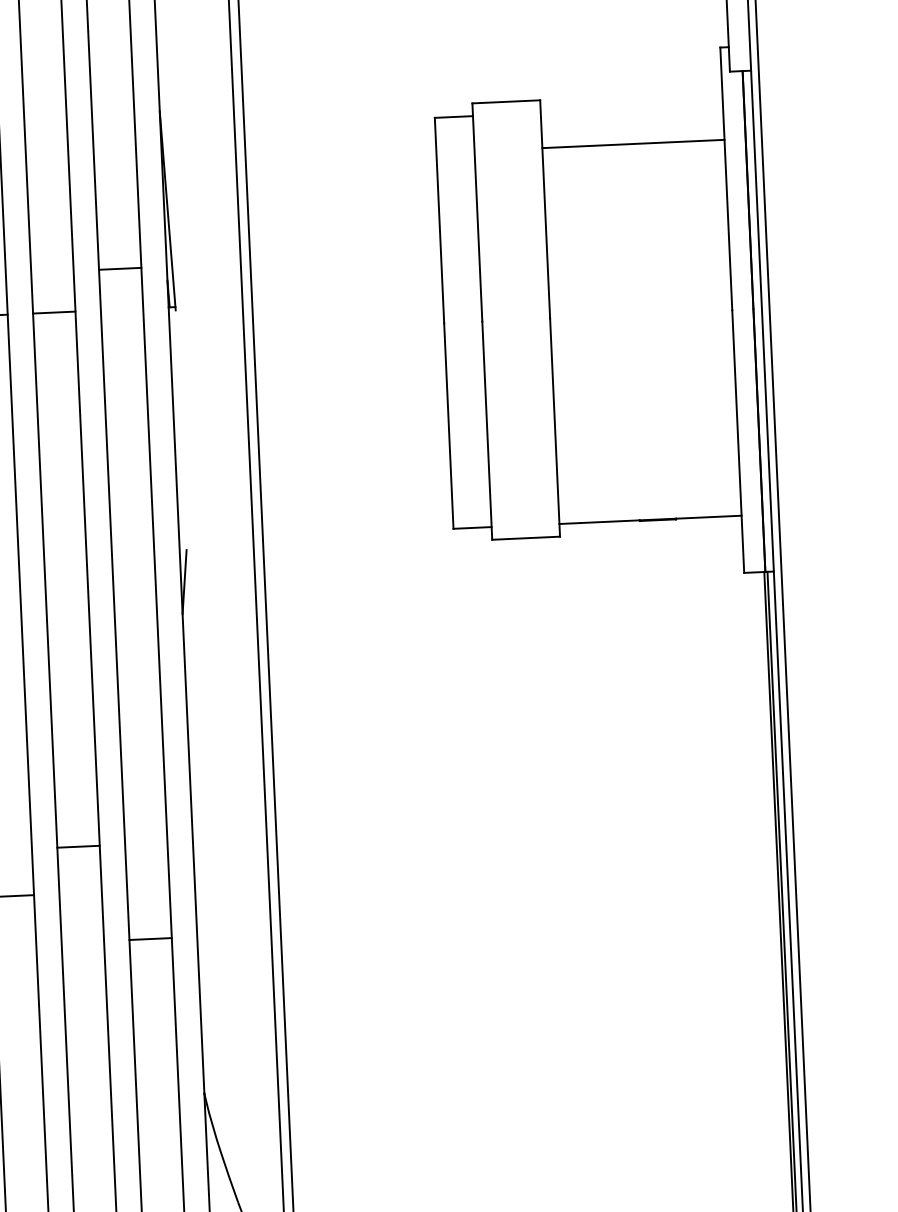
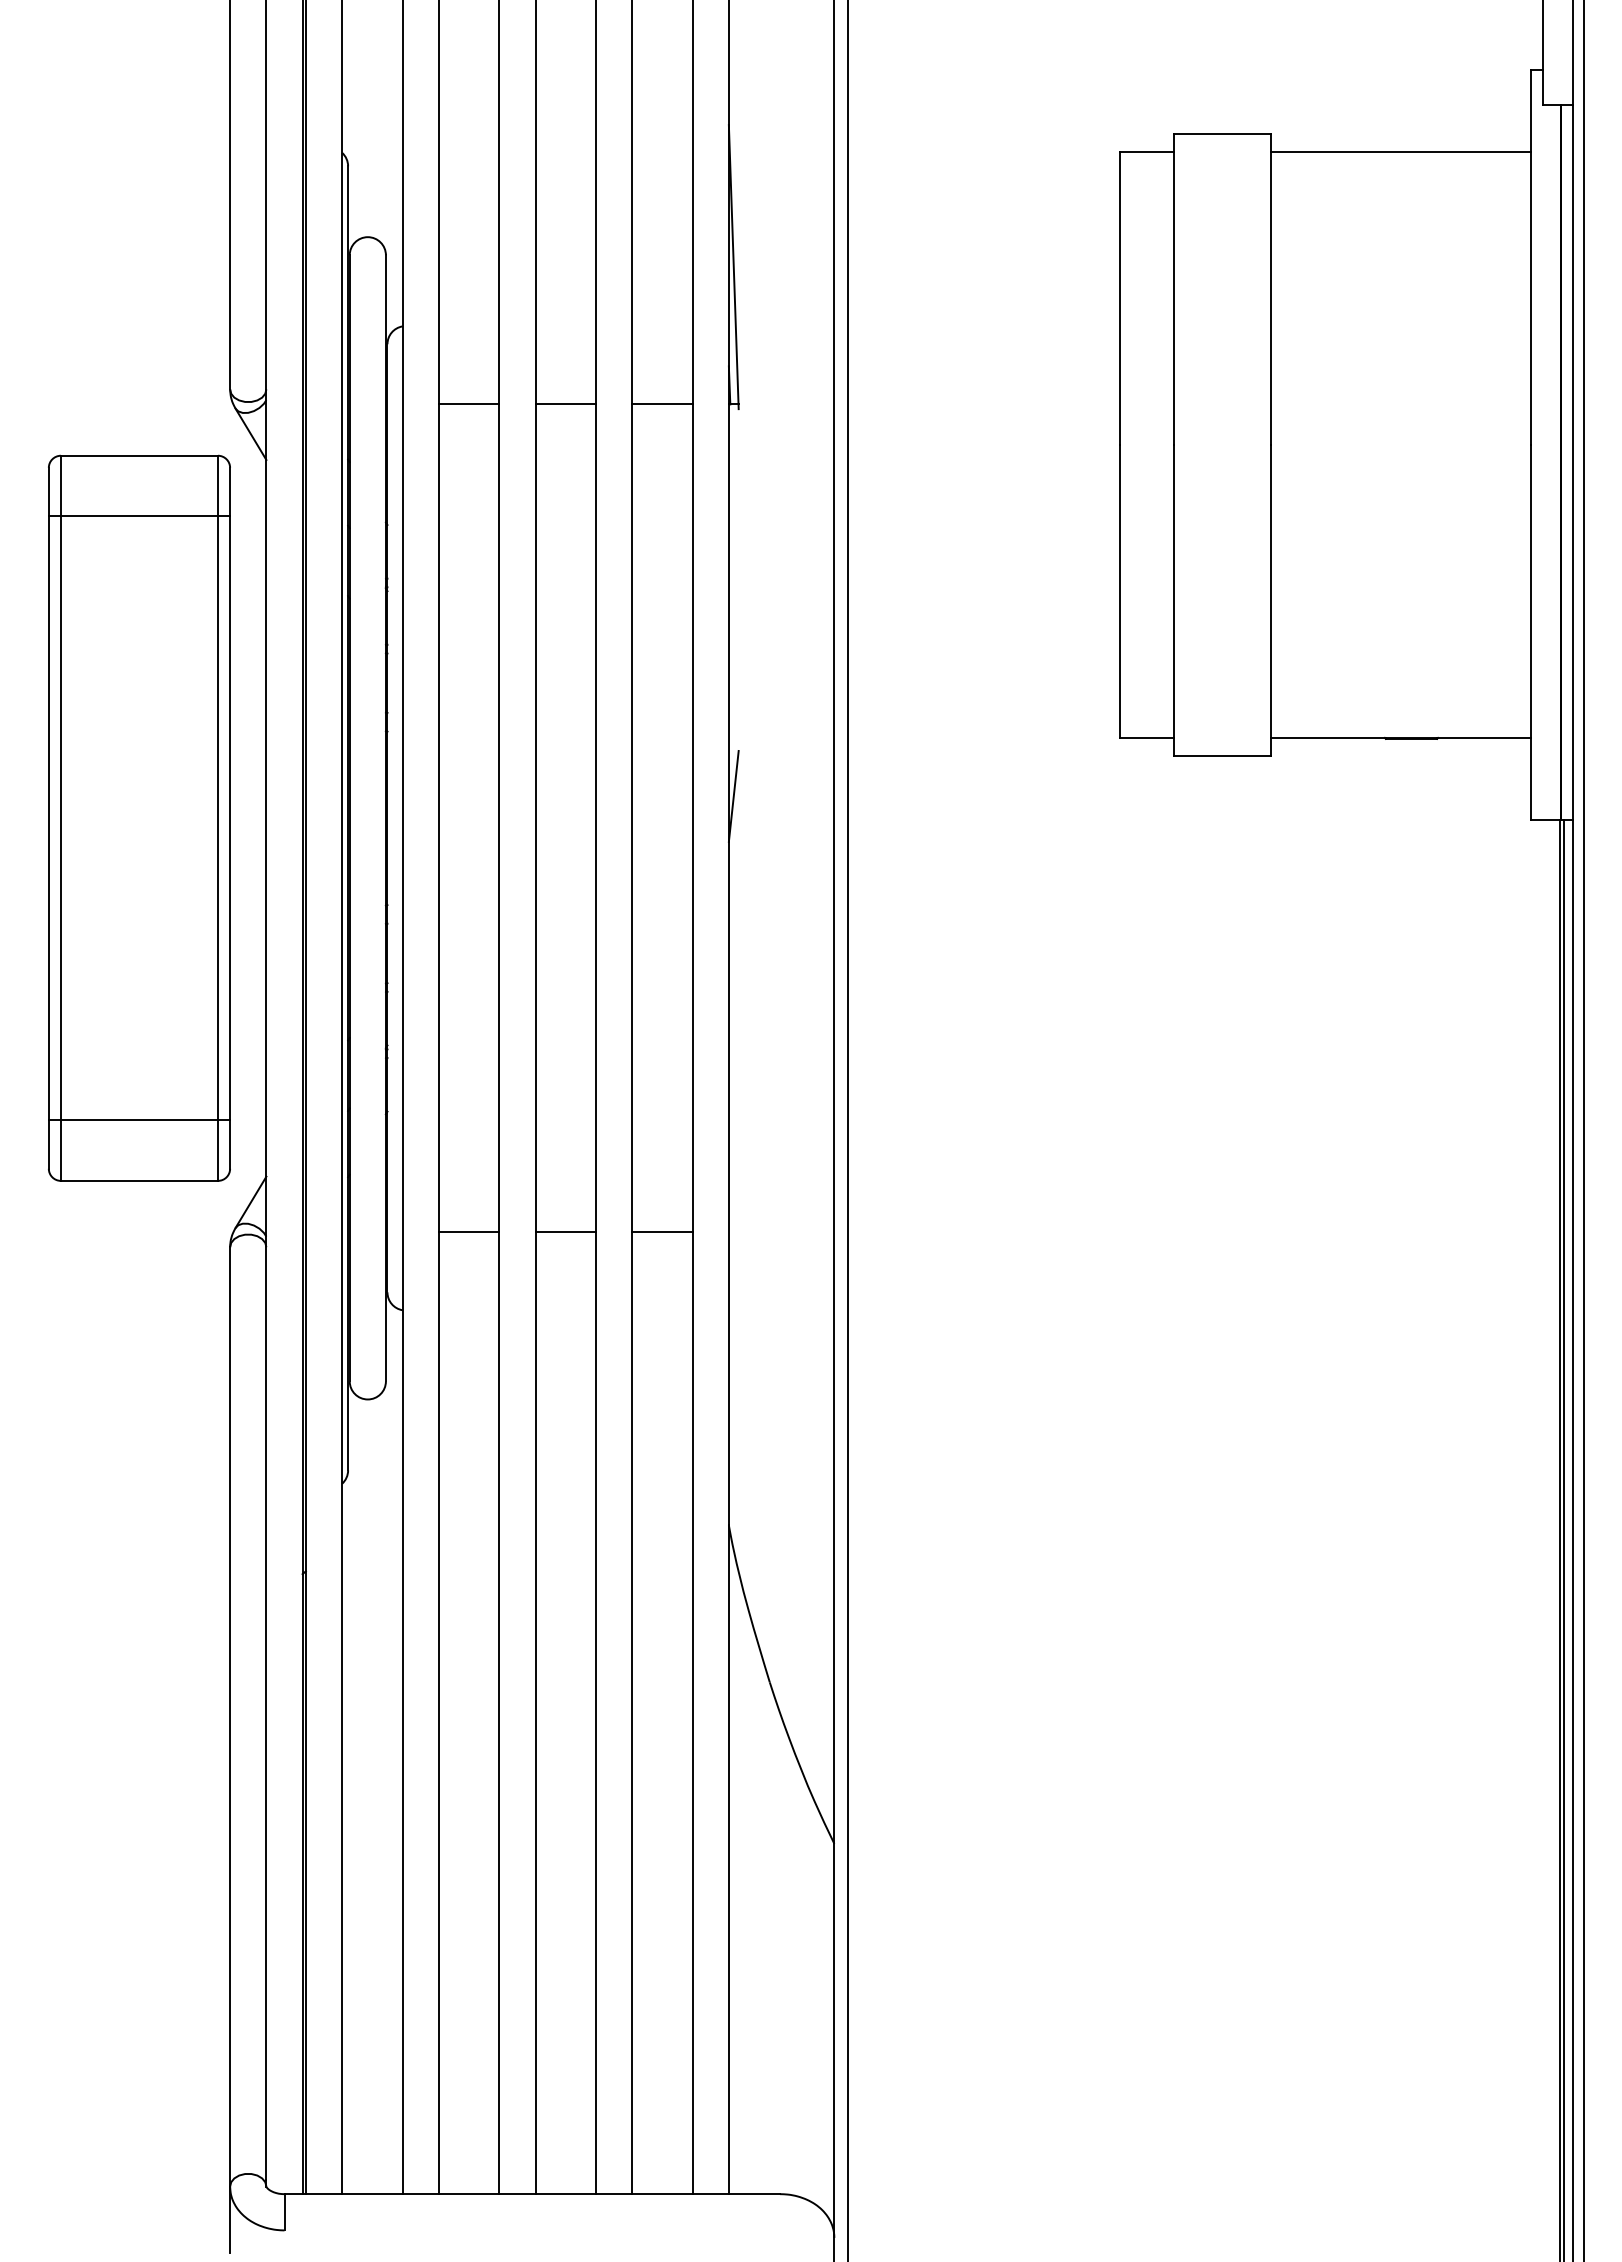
line: (633, 143) -> (1400, 151), moved
line: (120, 268) -> (662, 404), moved
line: (78, 846) -> (565, 1232), moved
line: (150, 939) -> (662, 1232), moved

